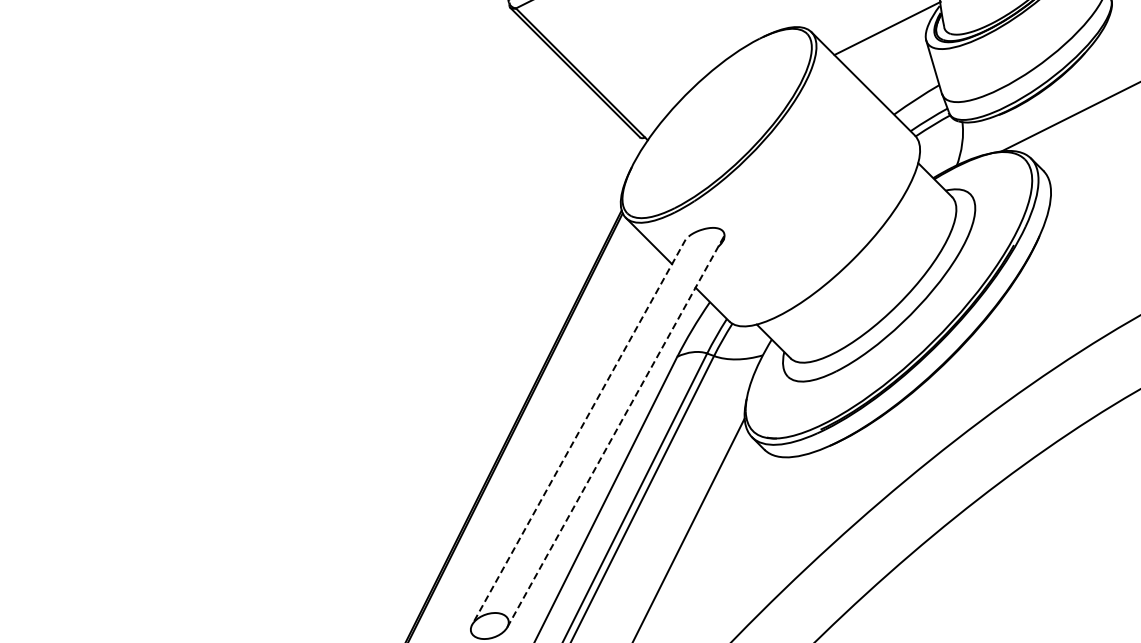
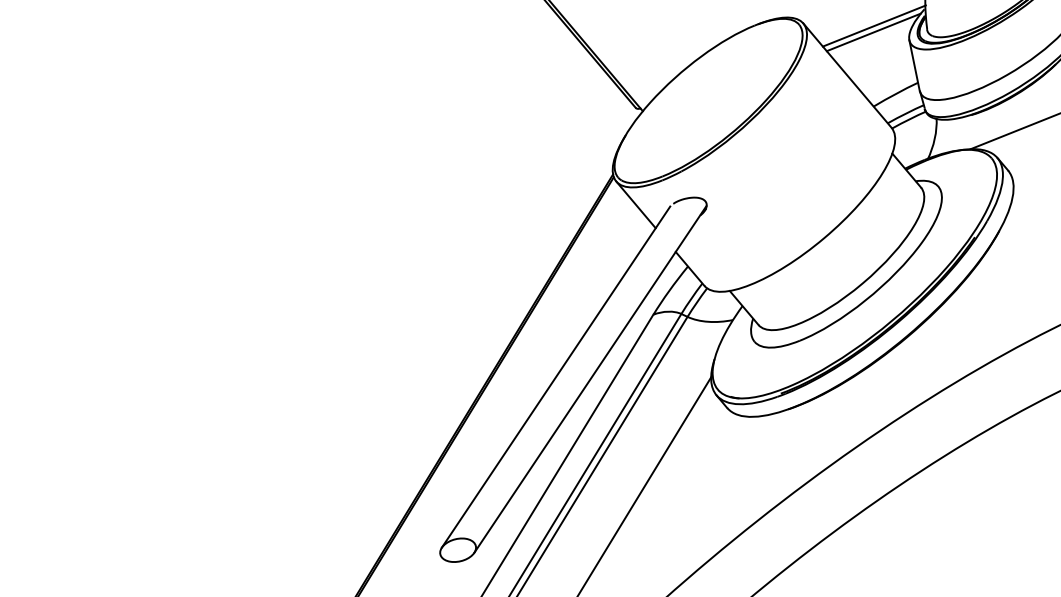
line: (887, 35) -> (873, 32), added
line: (615, 431) -> (590, 379), dashed -> solid
line: (578, 432) -> (555, 377), dashed -> solid

